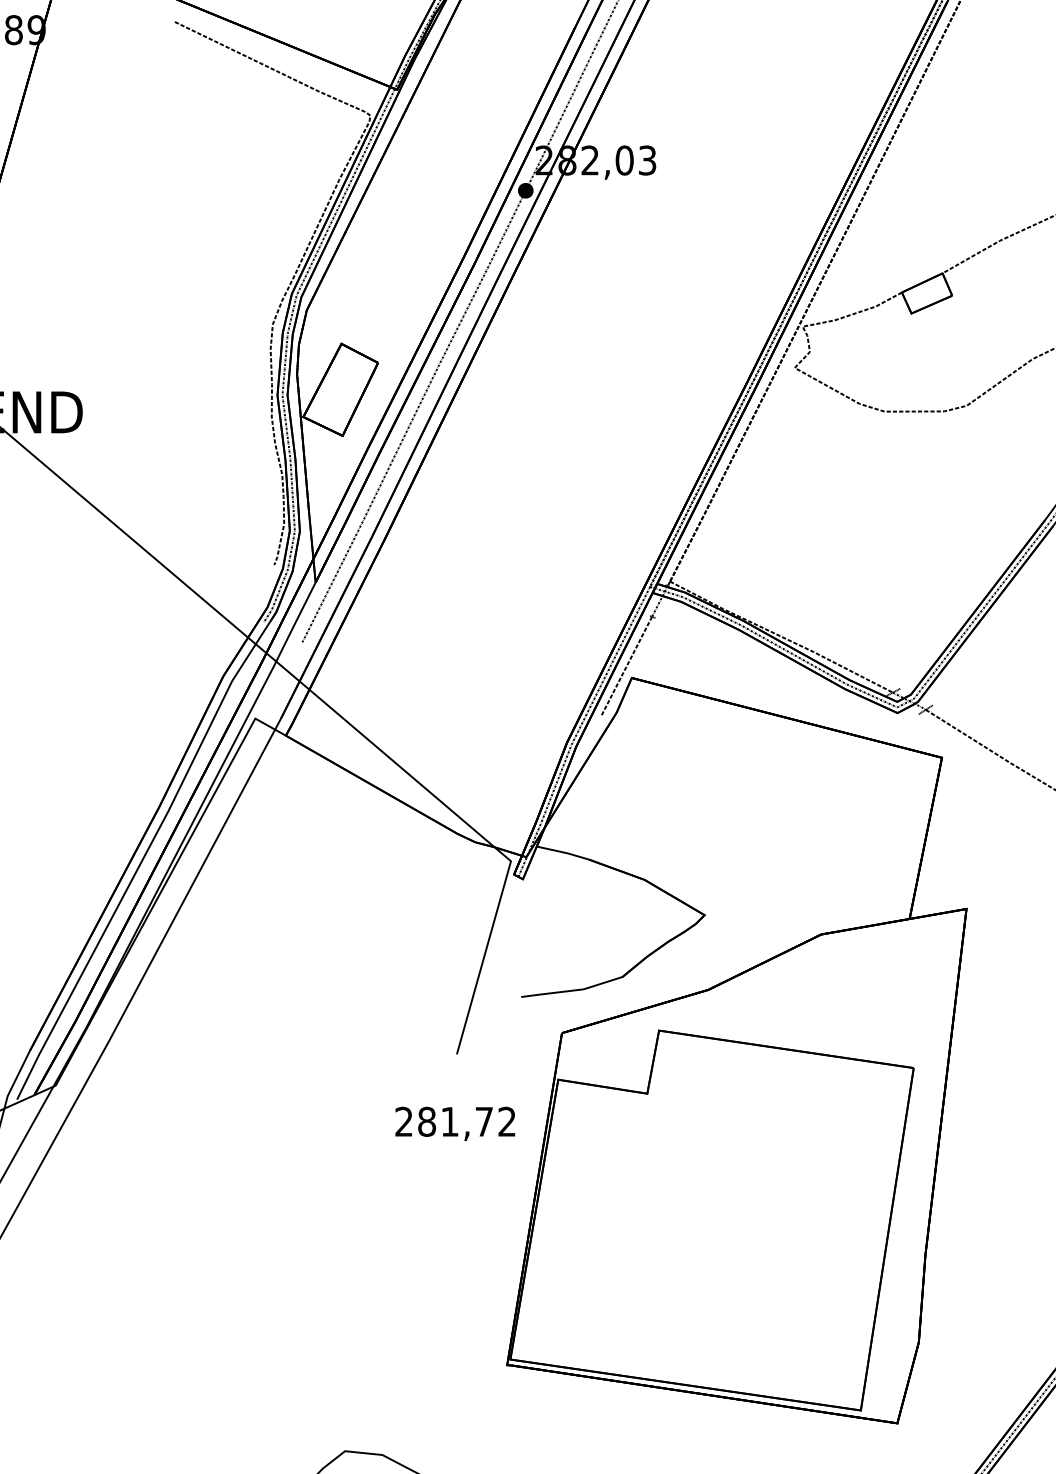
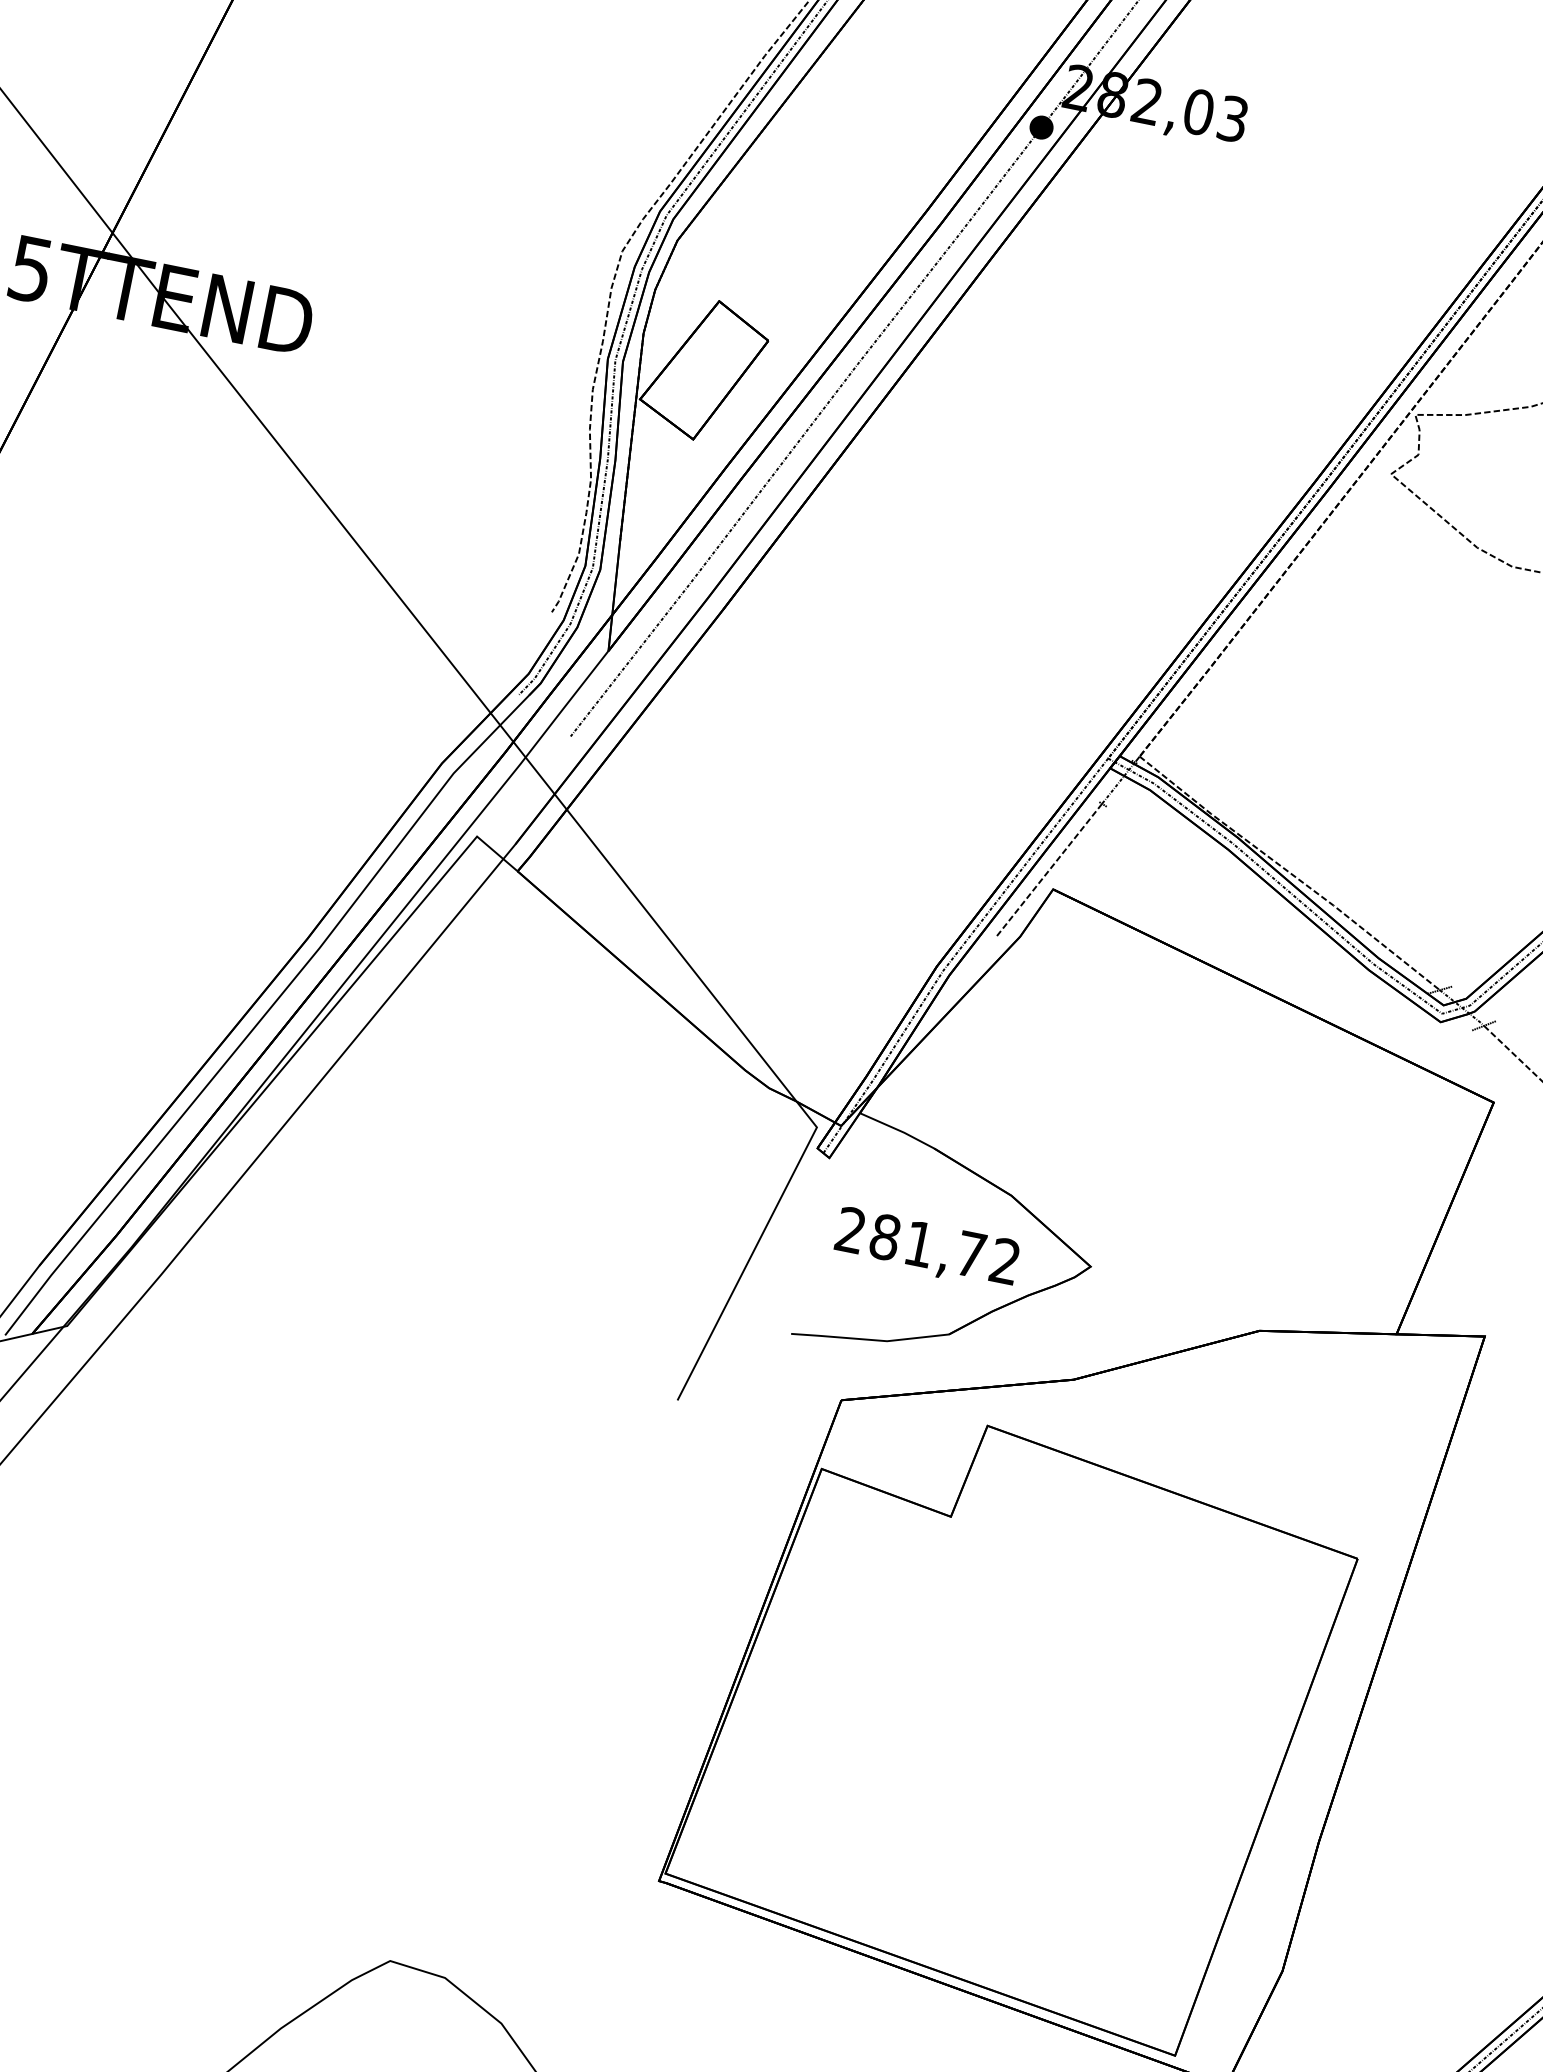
text: (455, 1123) -> (927, 1248), moved

